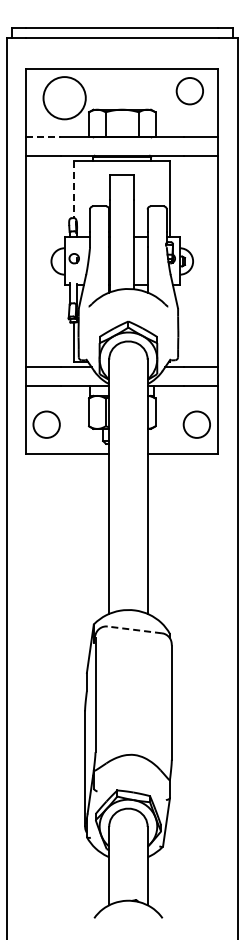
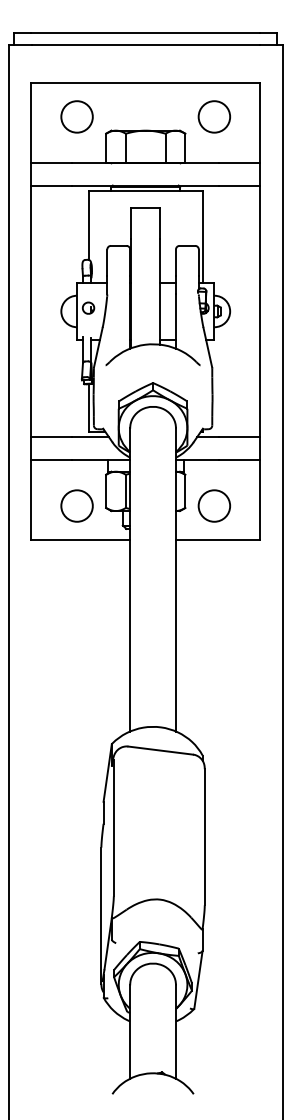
circle: (189, 91) -> (213, 117), moved
circle: (64, 98) -> (76, 117), size x0.62
line: (44, 136) -> (53, 162), dashed -> solid
line: (74, 189) -> (88, 225), dashed -> solid
circle: (46, 424) -> (76, 505), moved
circle: (196, 424) -> (213, 505), moved
line: (134, 629) -> (160, 750), dashed -> solid

